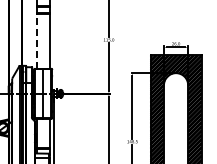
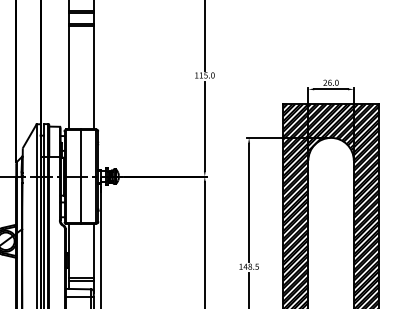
line: (36, 40) -> (68, 76), dashed -> solid

